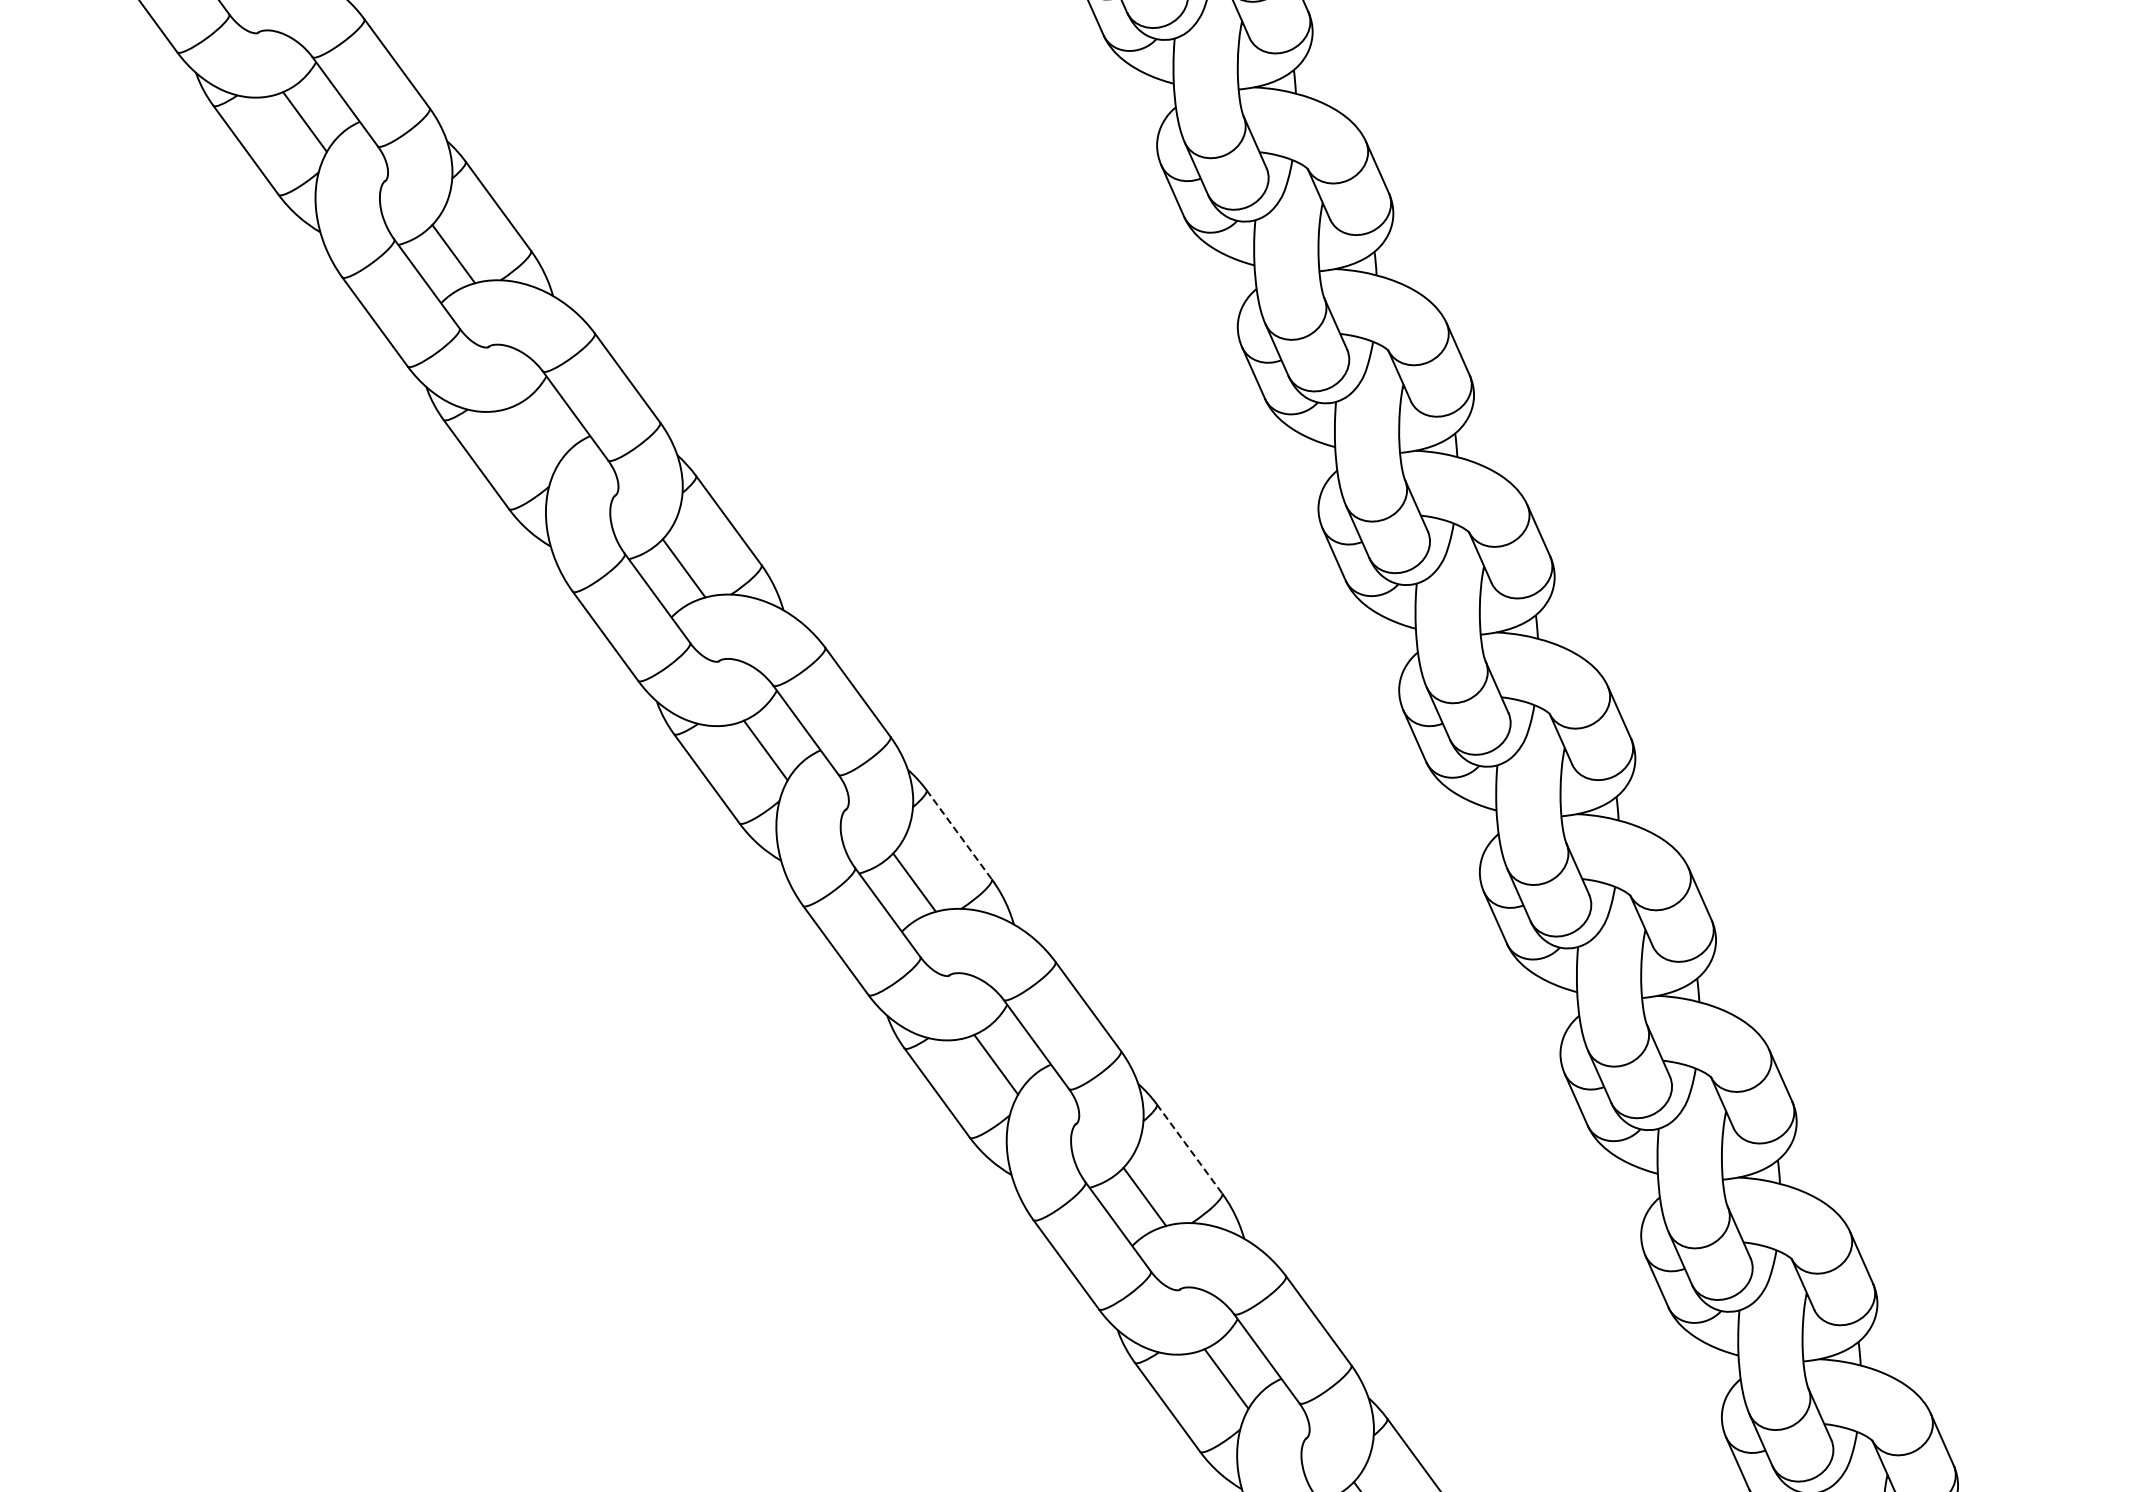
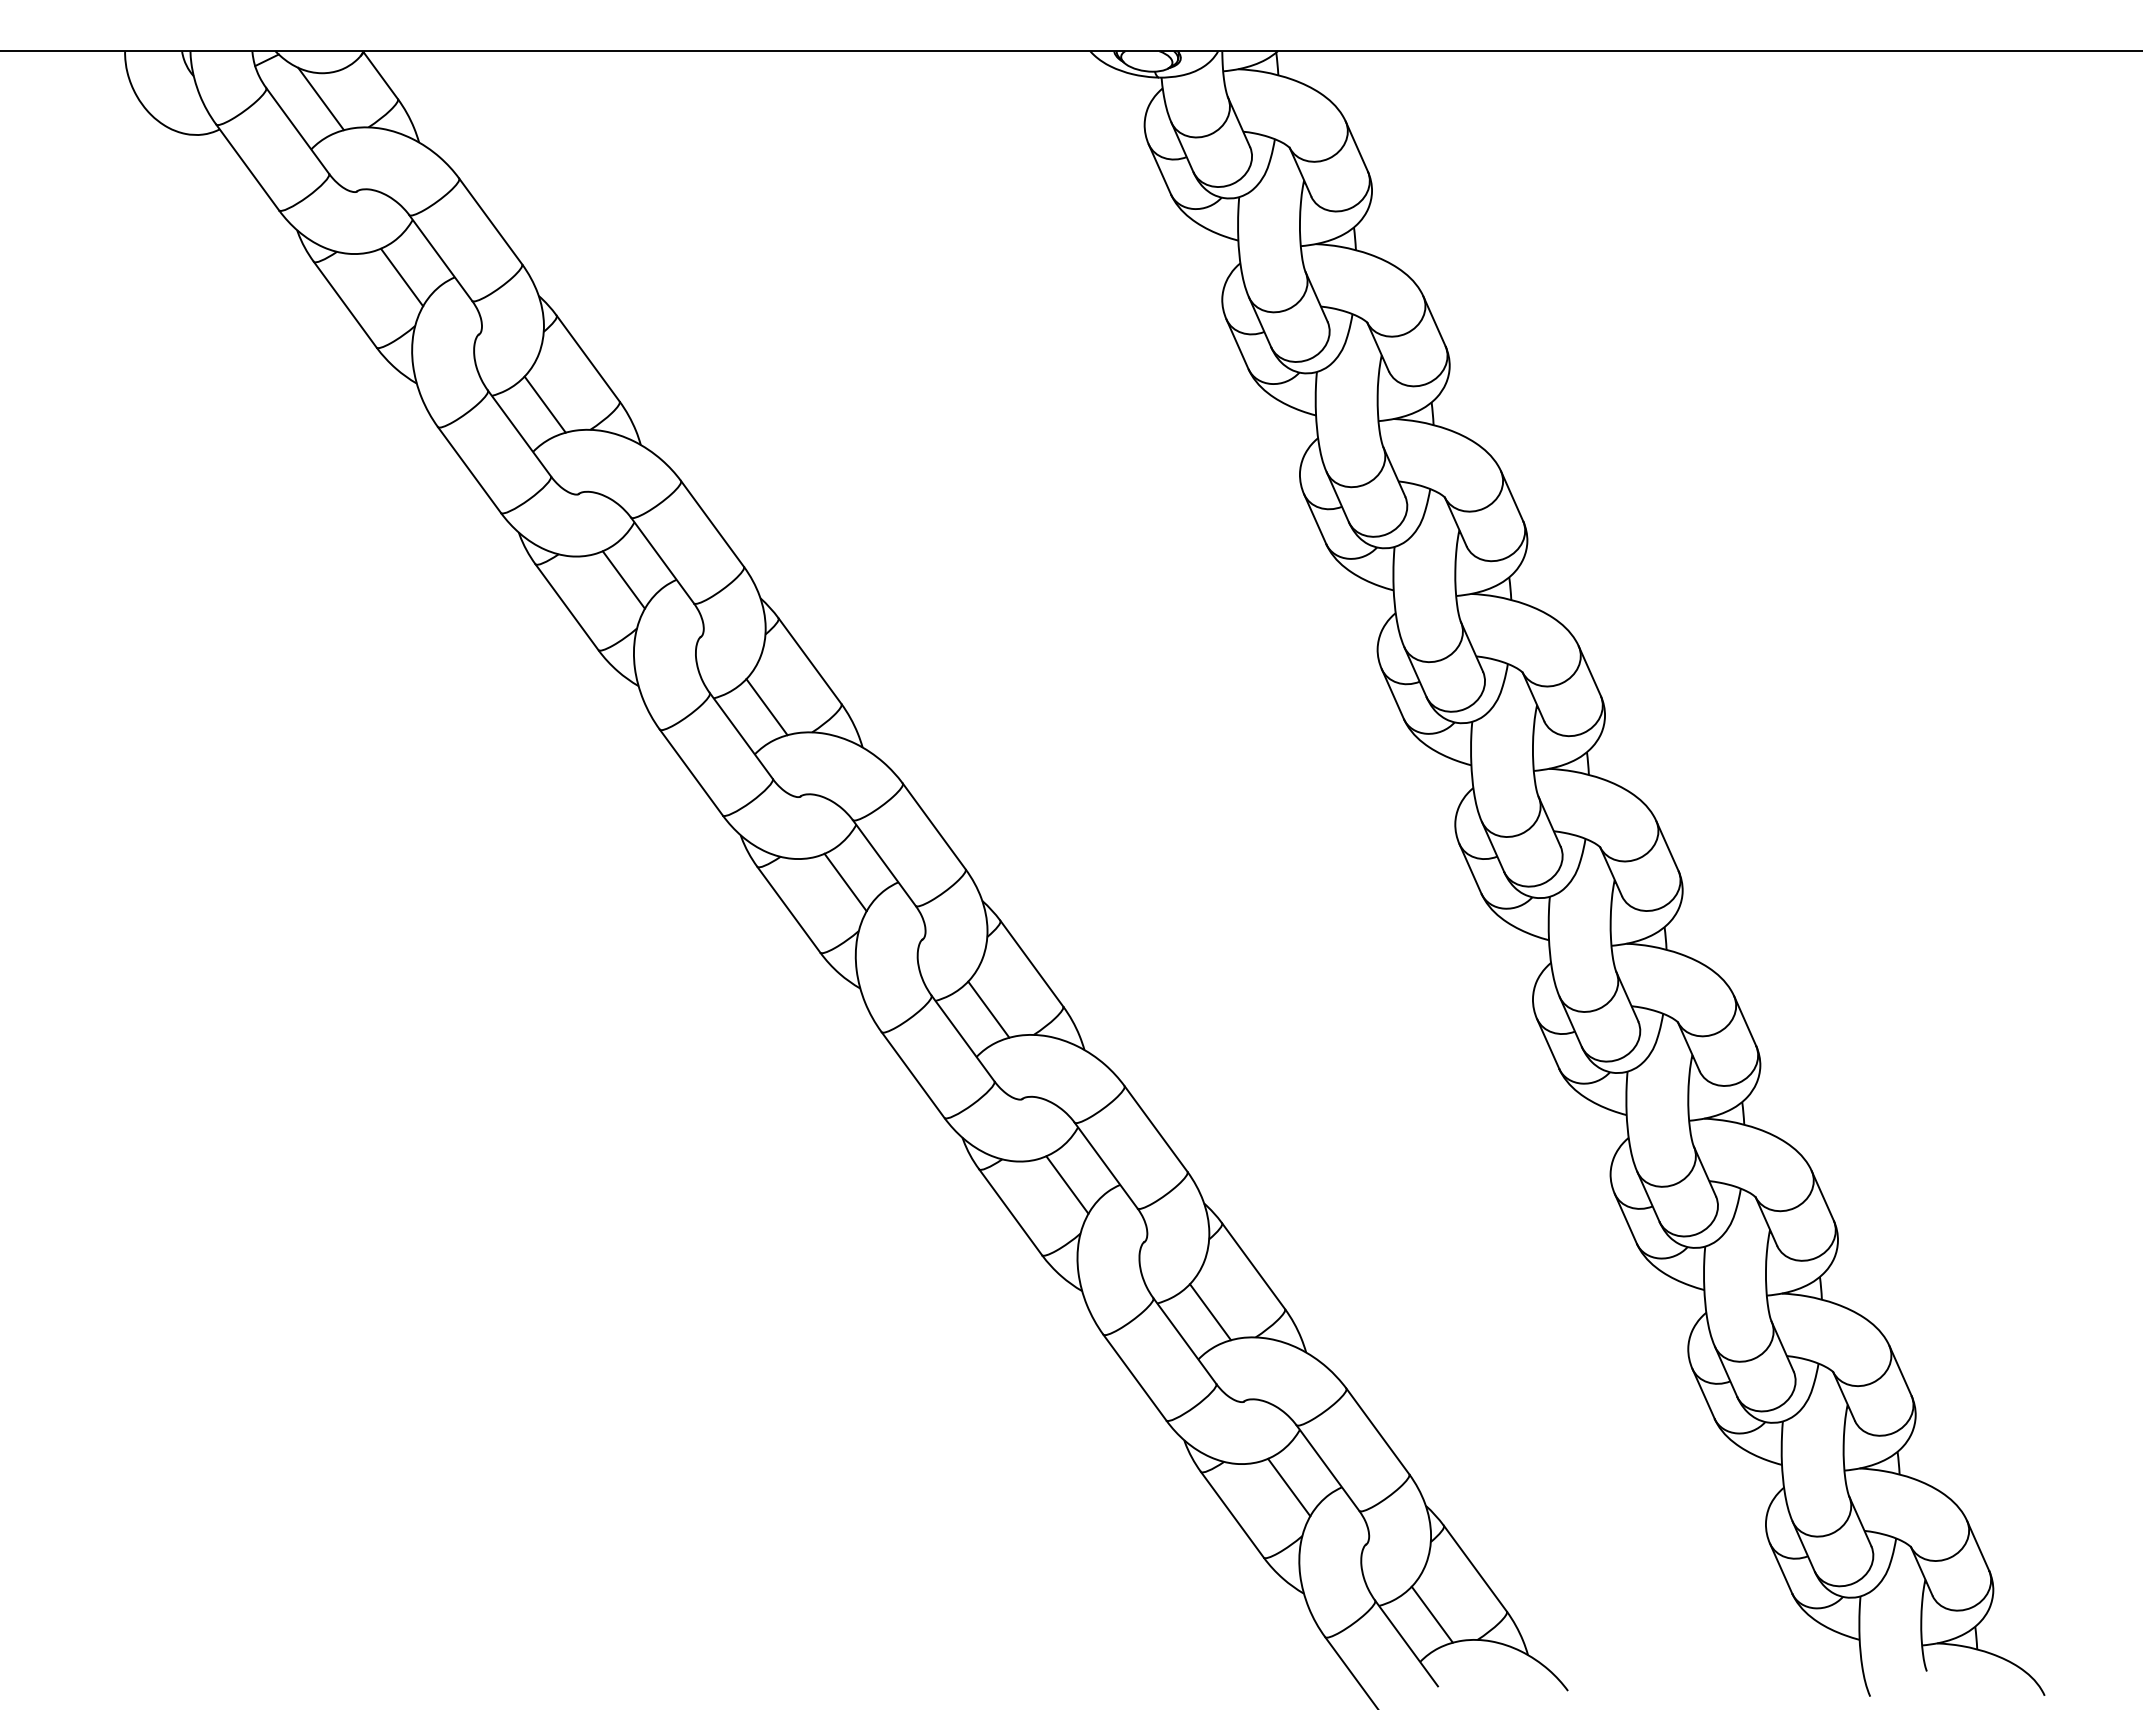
line: (535, 435) -> (623, 579), added
line: (959, 834) -> (1032, 963), dashed -> solid
line: (1189, 1149) -> (1253, 1266), dashed -> solid

